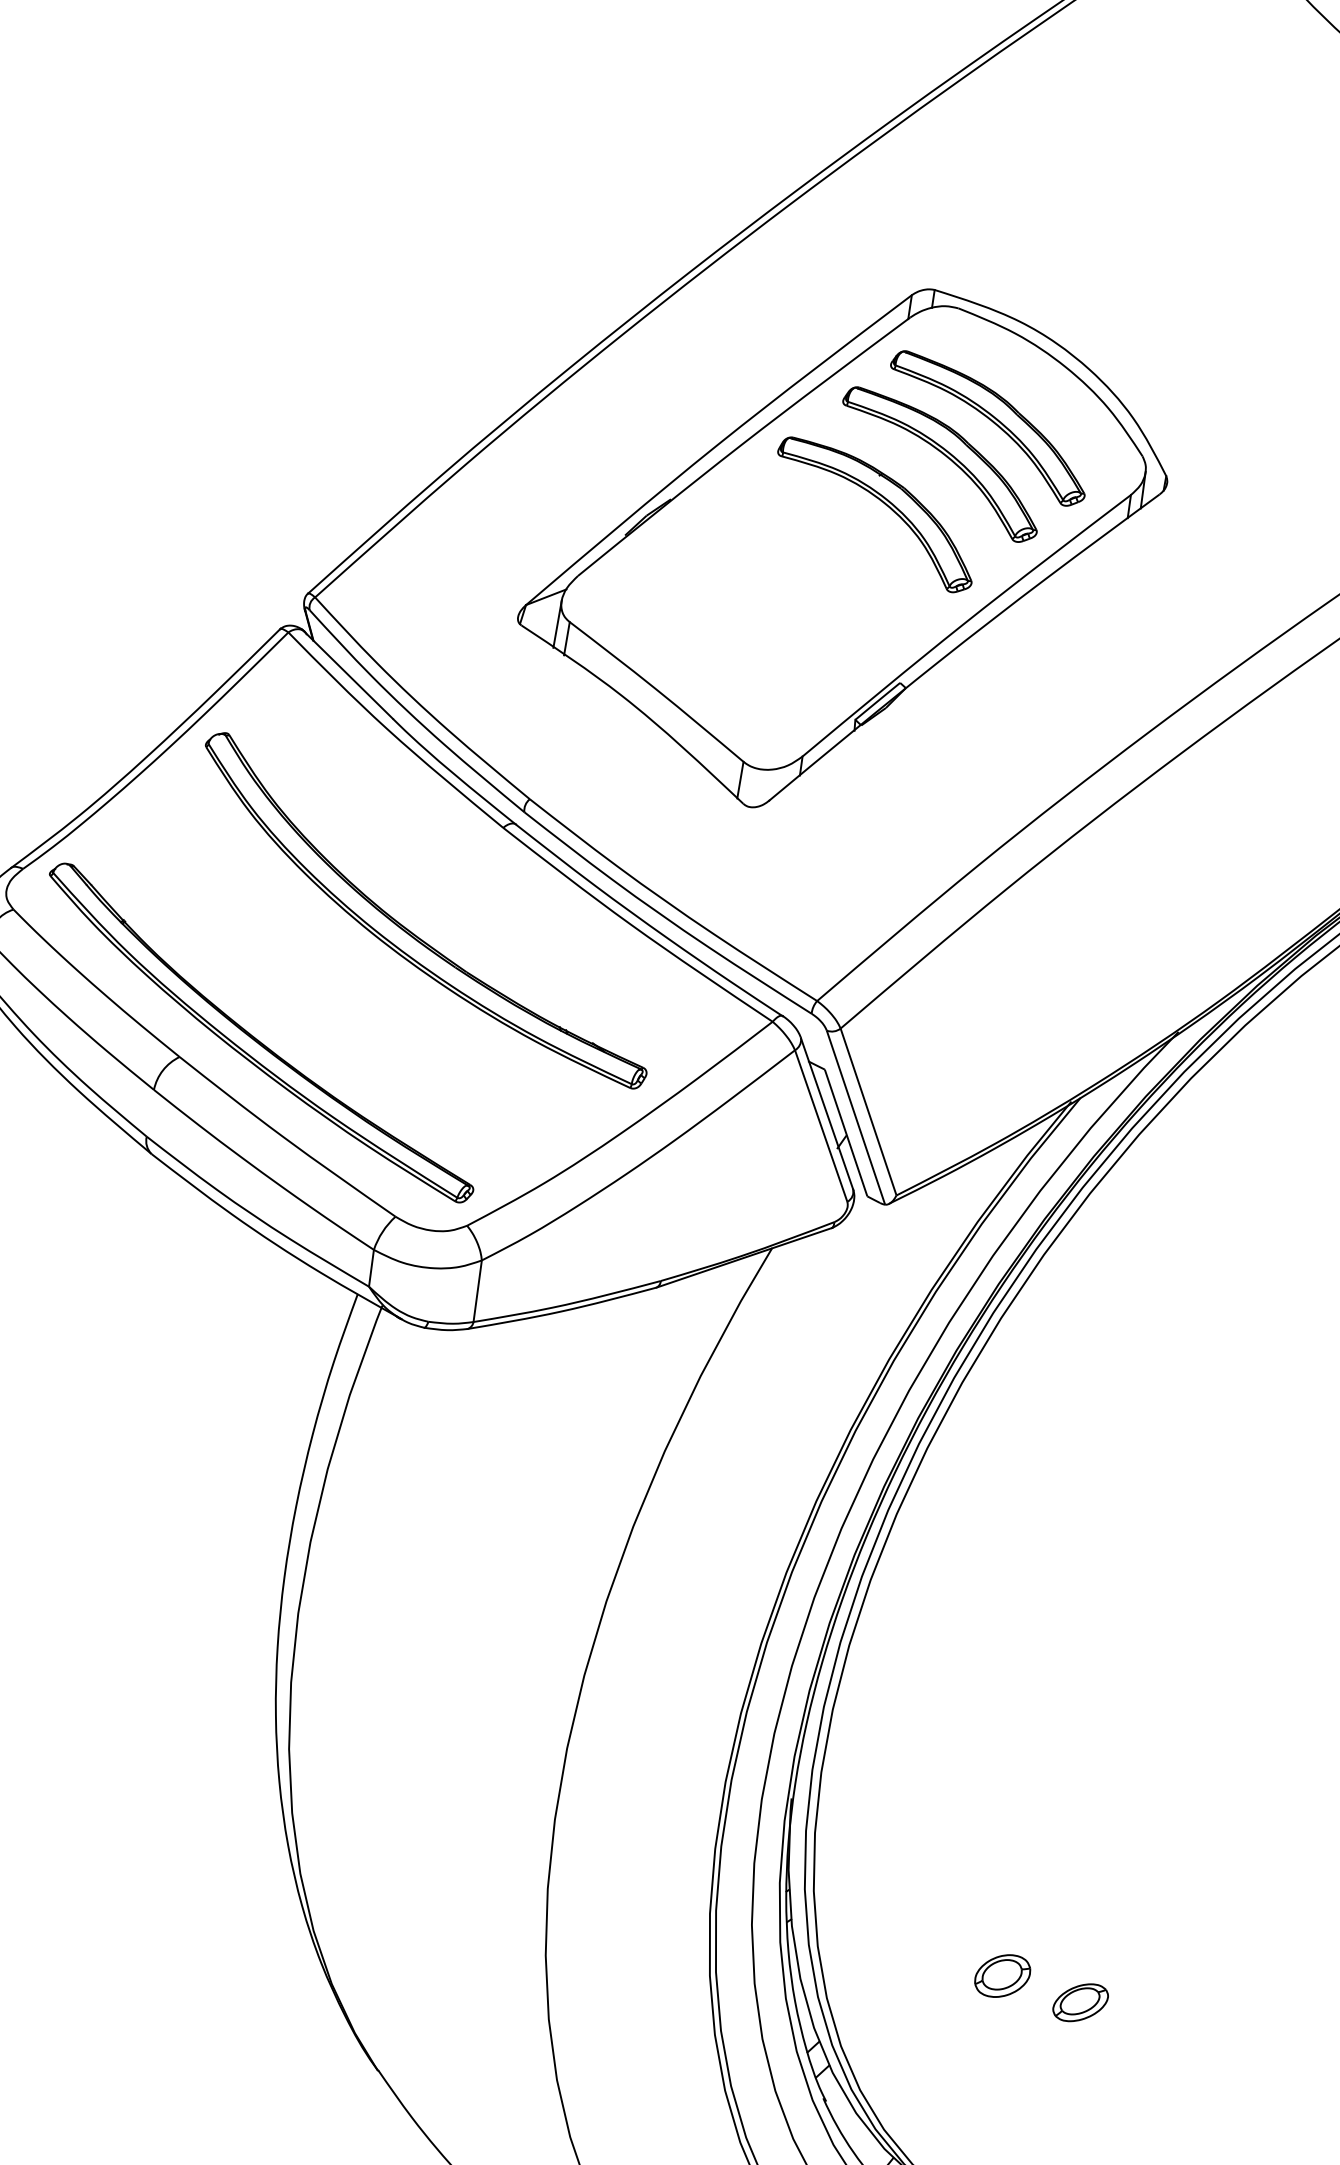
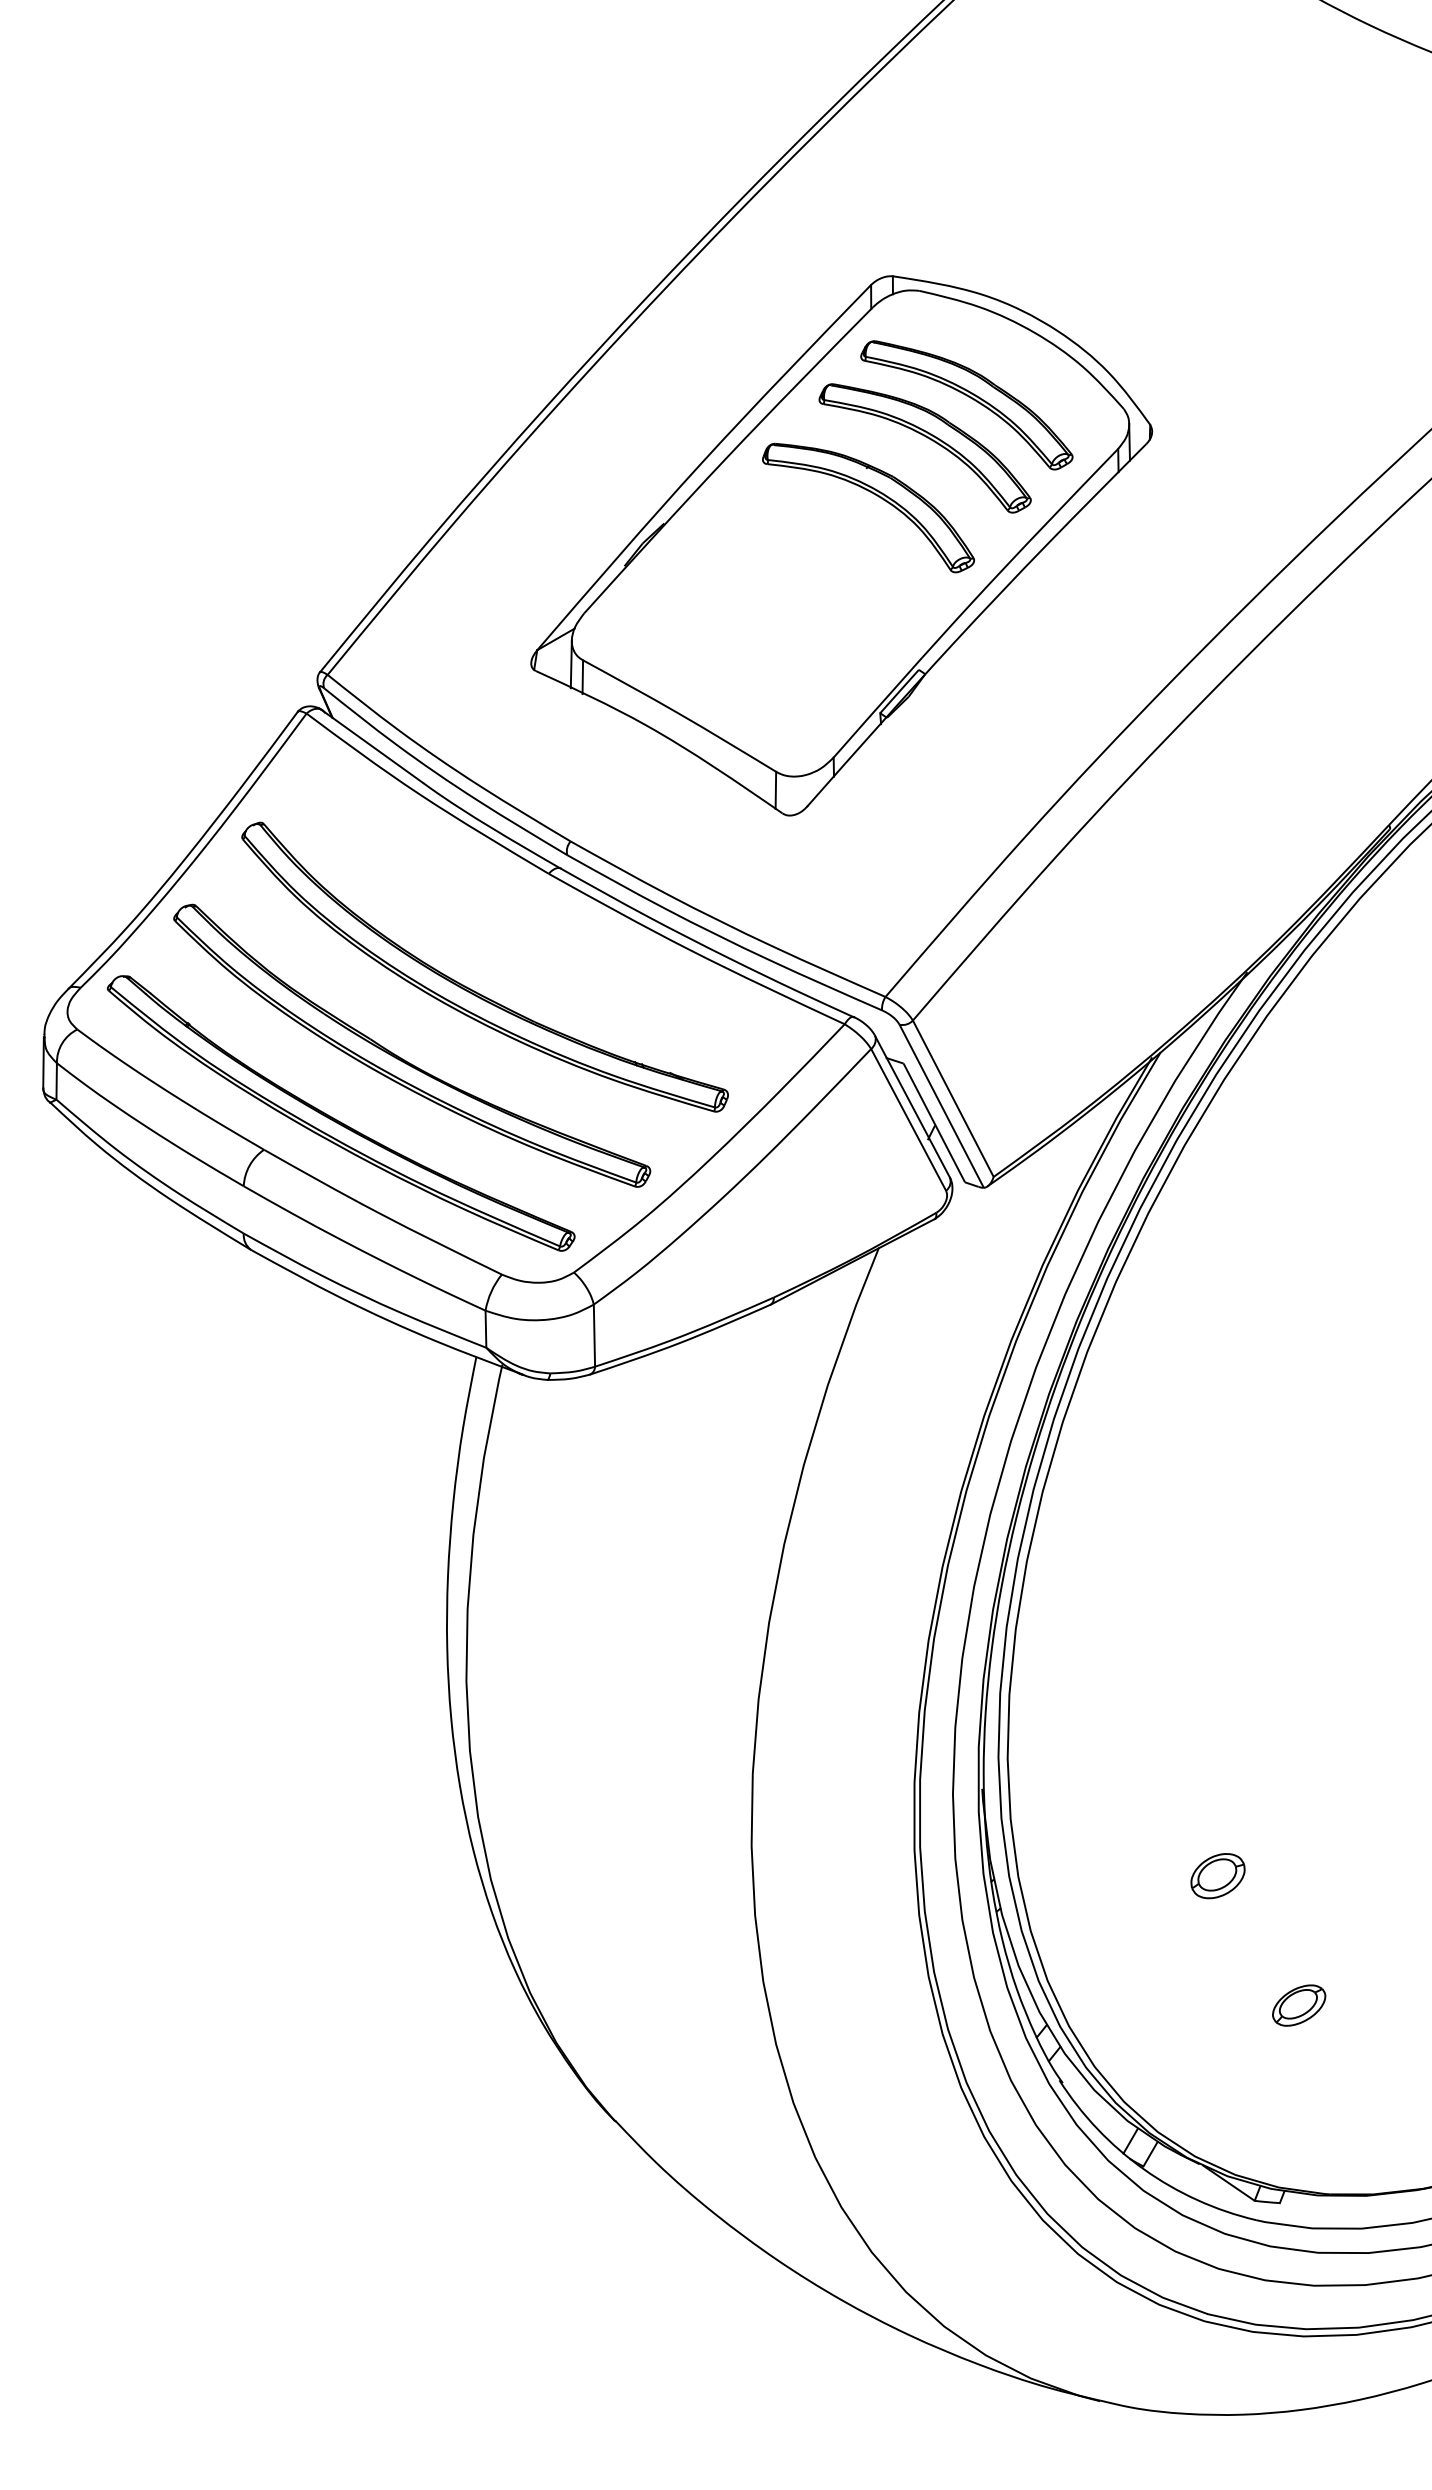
part: (332, 989) -> (404, 1059), added
part: (1002, 1976) -> (1217, 1876), moved
part: (1081, 2002) -> (1299, 2005), moved

